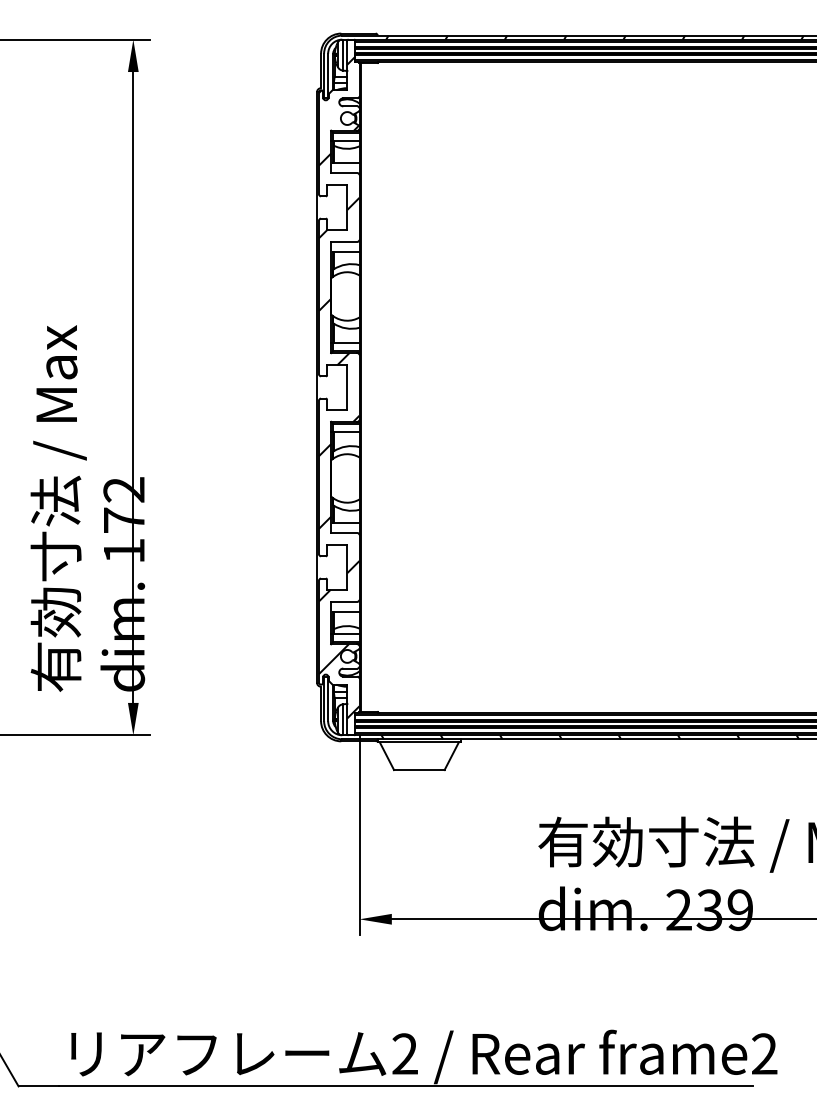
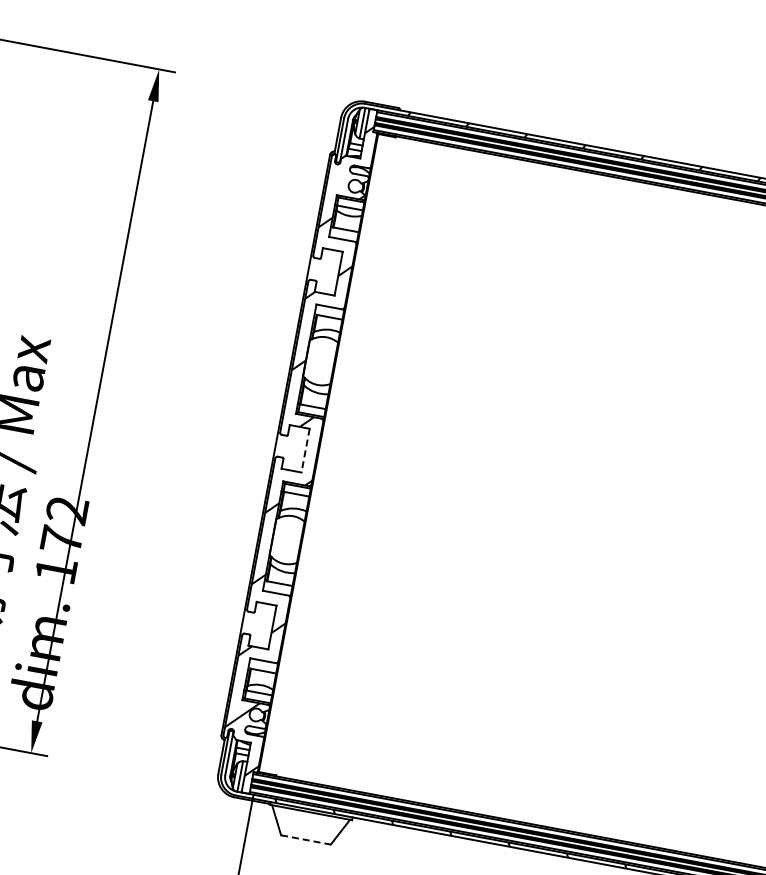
line: (347, 387) -> (305, 450), solid -> dashed
line: (419, 770) -> (306, 840), solid -> dashed

